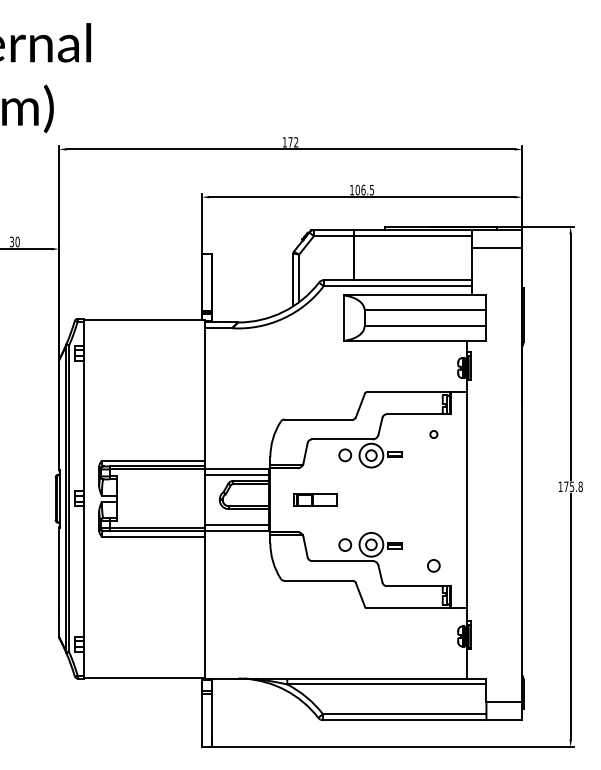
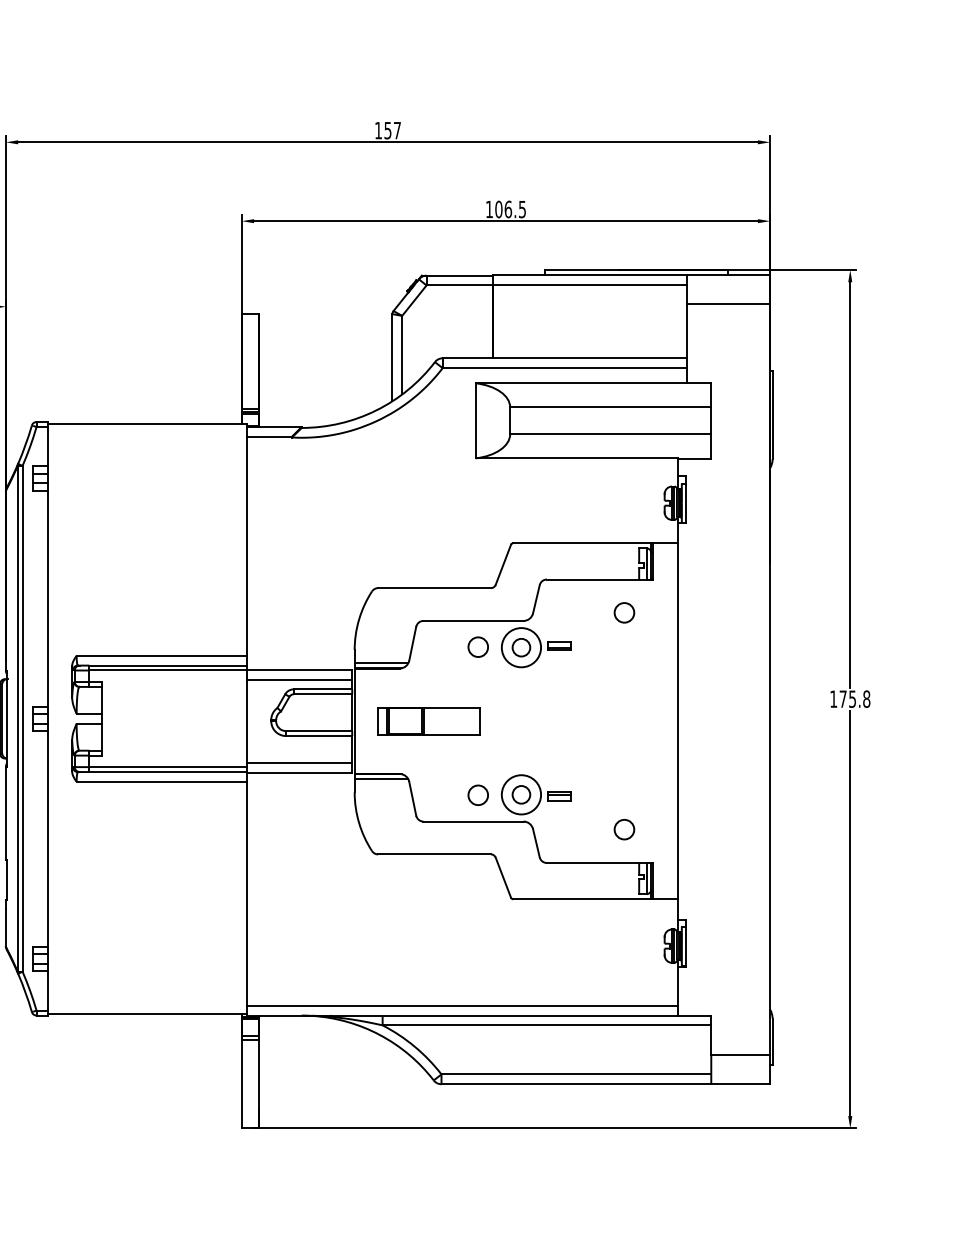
text: (293, 142) -> (392, 130), 172 -> 157
circle: (433, 434) -> (623, 612), size x1.67
part: (314, 499) -> (427, 720), size x1.43
line: (335, 672) -> (462, 1005), added

